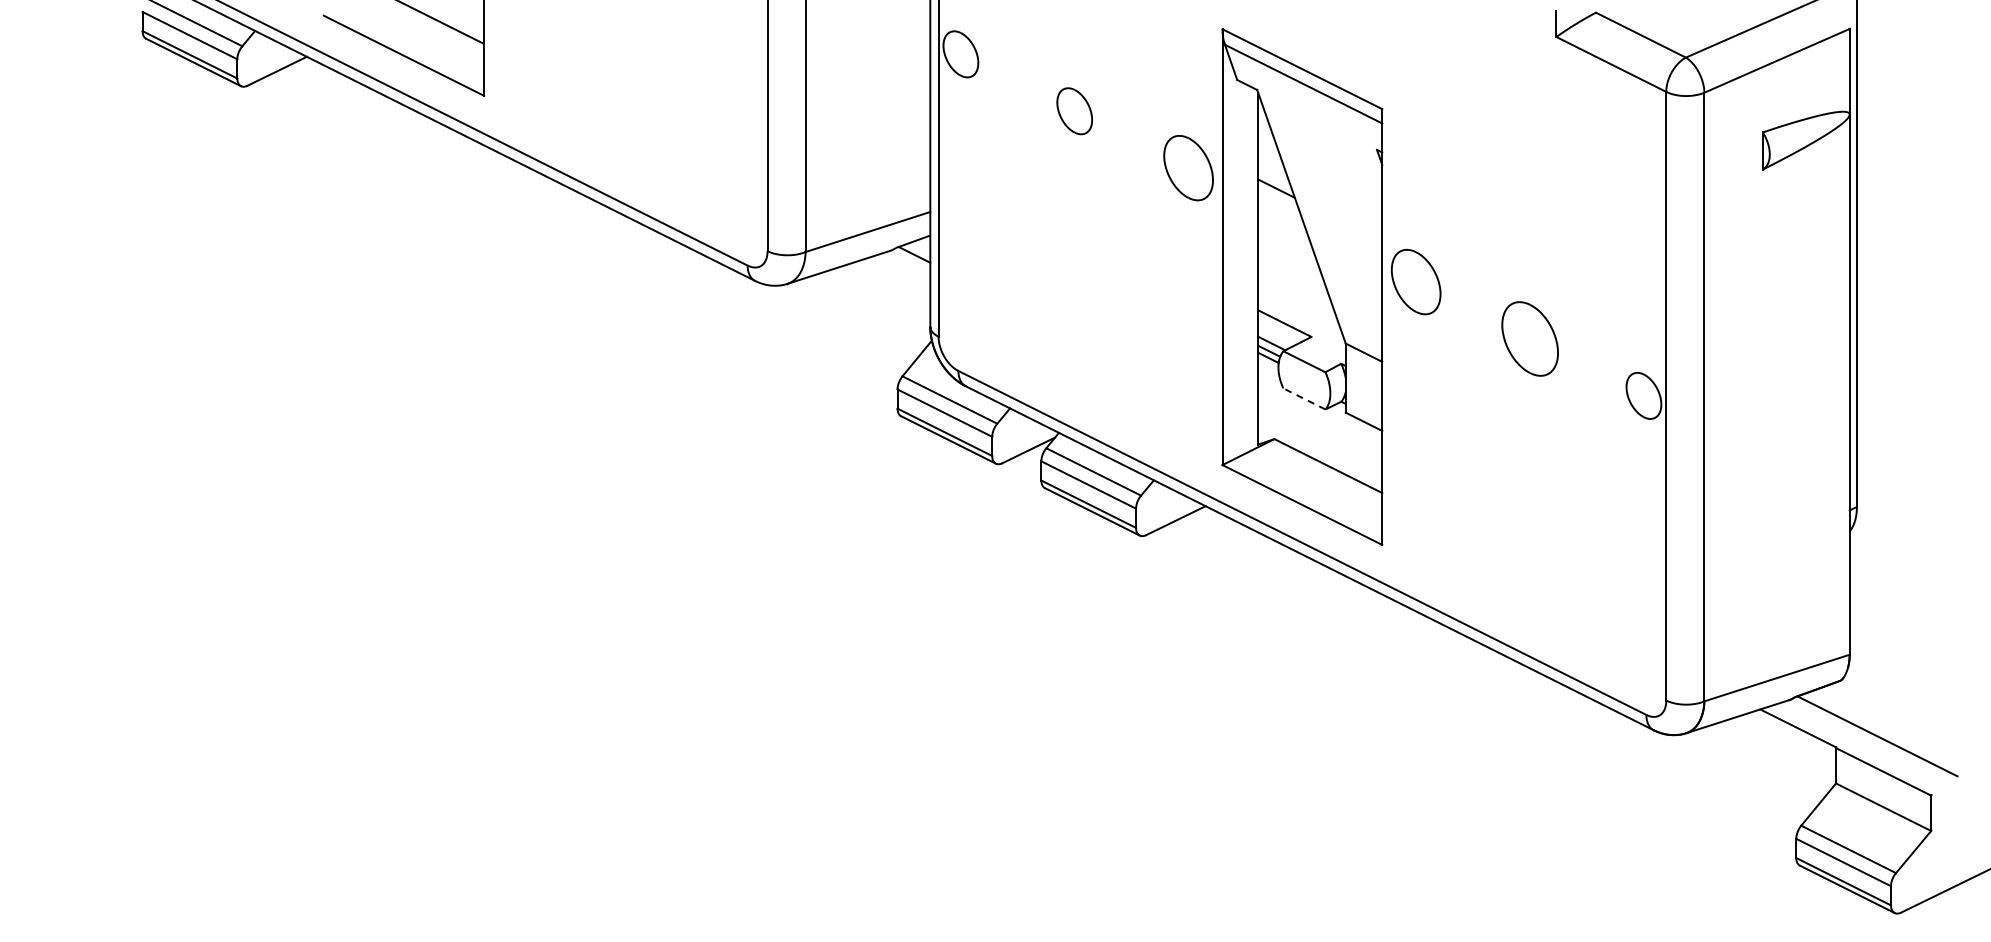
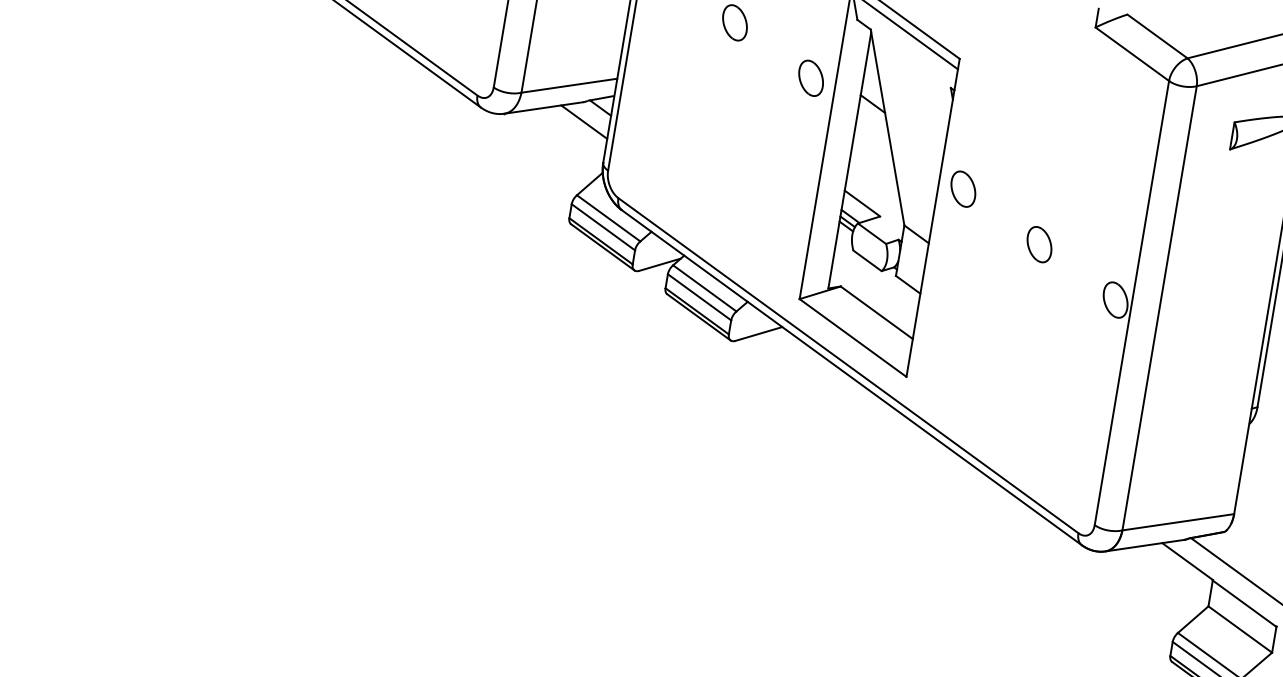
part: (1188, 168) -> (811, 78), size x0.71
line: (895, 277) -> (583, 122), added
part: (1416, 281) -> (963, 188), size x0.71
part: (1529, 338) -> (1039, 244), size x0.62
line: (1304, 398) -> (867, 260), dashed -> solid

